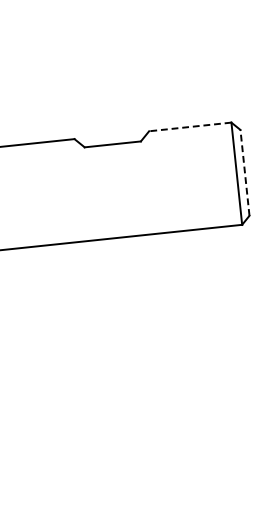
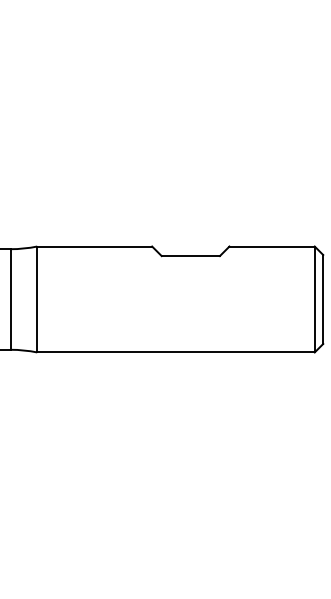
line: (190, 126) -> (272, 246), dashed -> solid
line: (245, 172) -> (323, 299), dashed -> solid

